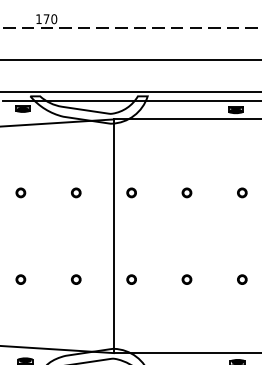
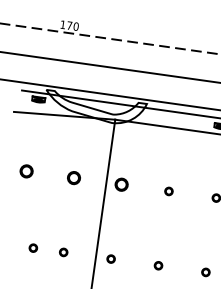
part: (20, 192) -> (26, 171), size x1.6
part: (76, 192) -> (74, 177), size x1.6
part: (131, 192) -> (121, 184), size x1.6
part: (20, 279) -> (33, 247), moved

